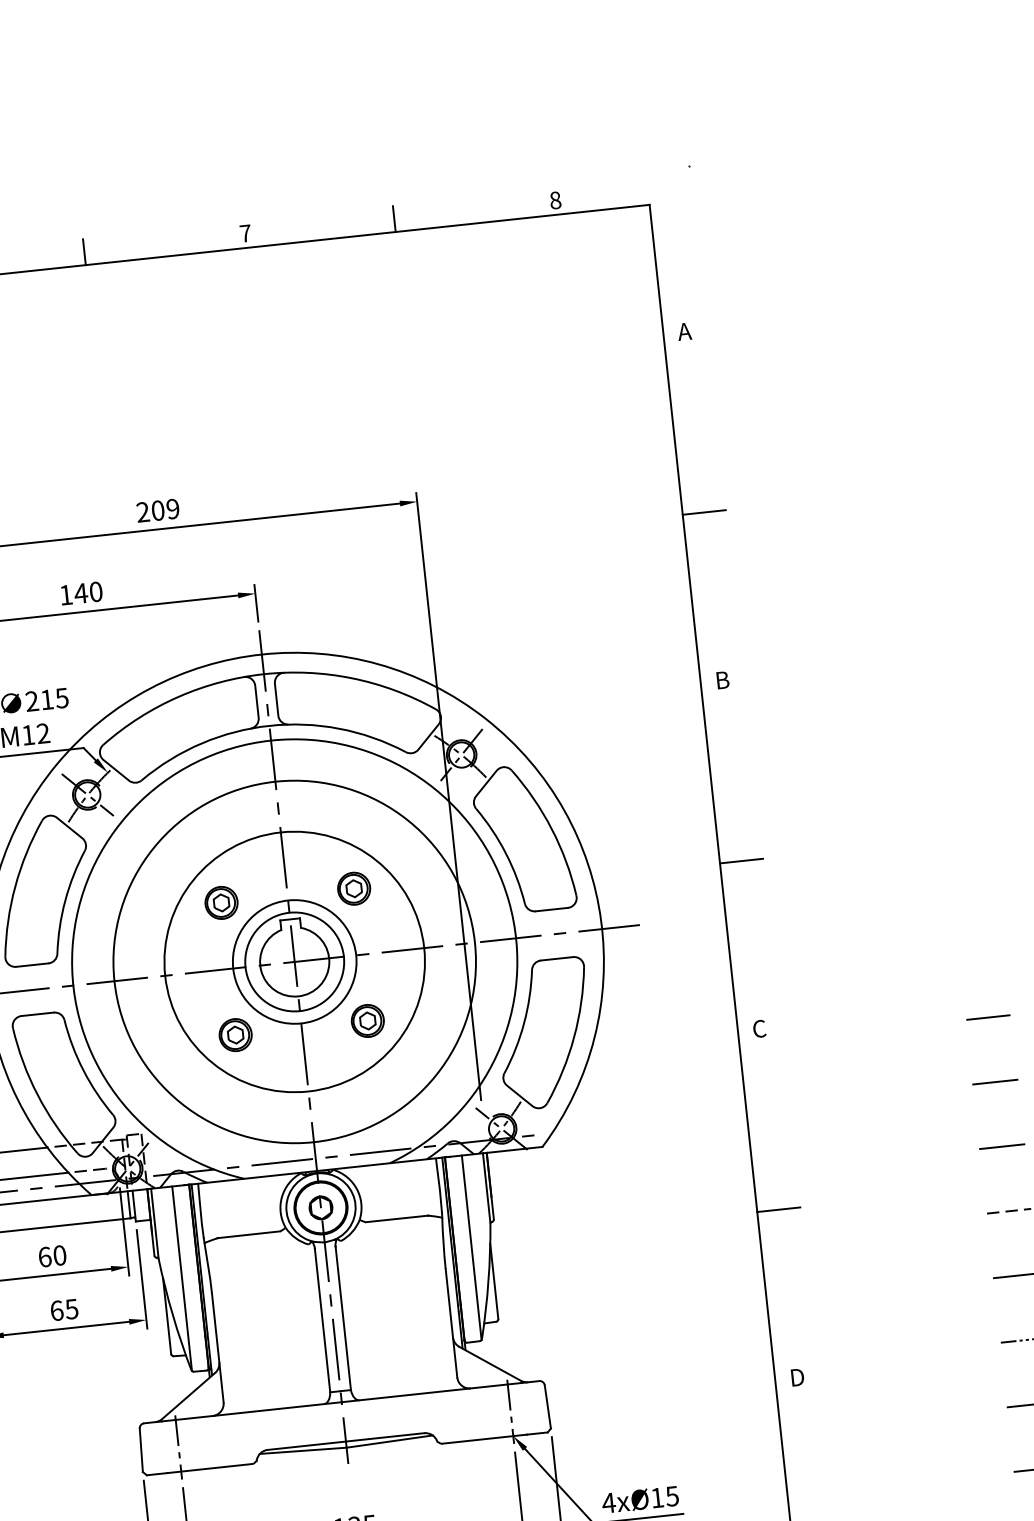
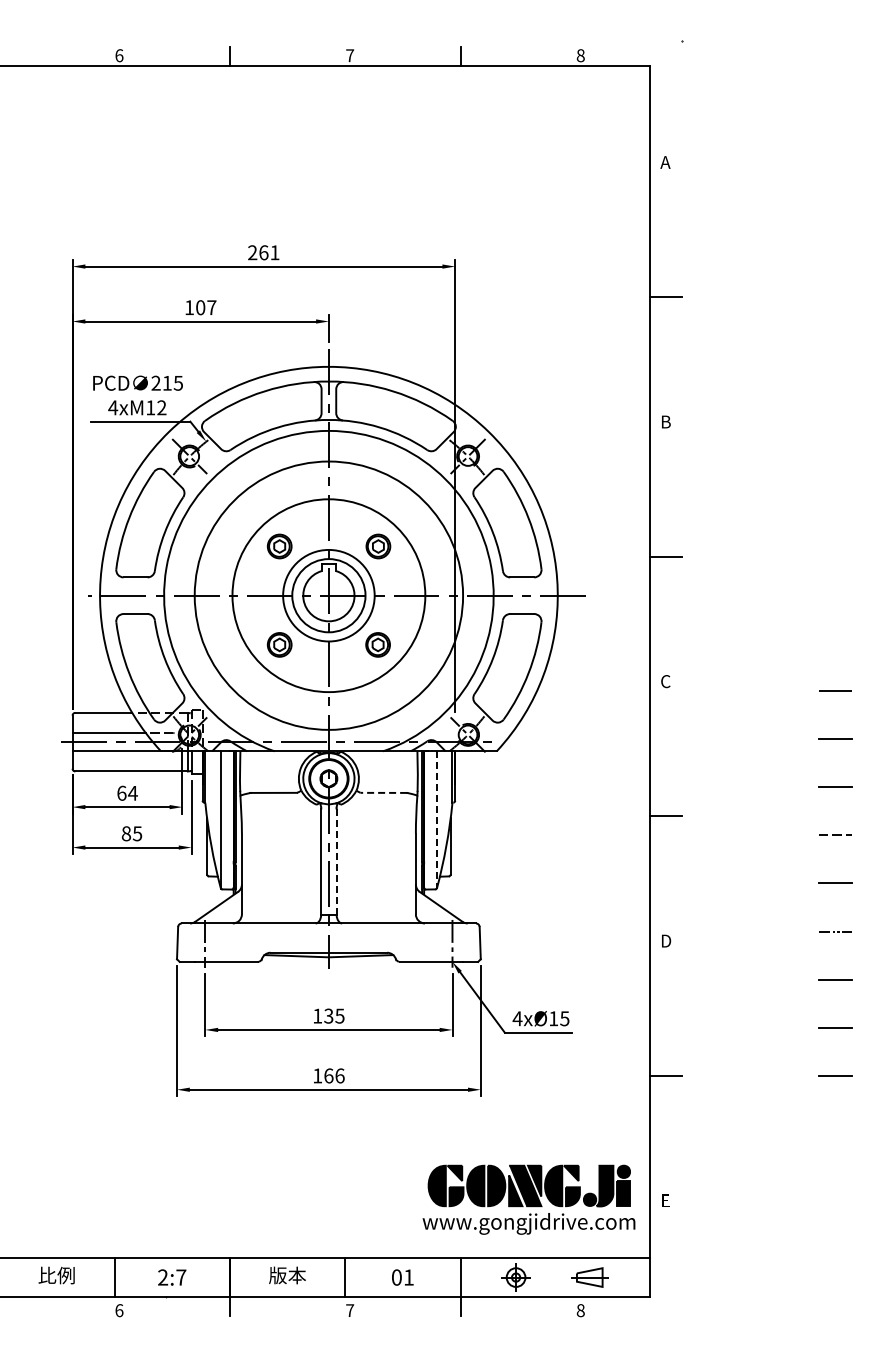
text: (165, 509) -> (269, 252), 209 -> 261
text: (87, 592) -> (205, 307), 140 -> 107
line: (396, 1218) -> (383, 792), solid -> dashed
line: (471, 1248) -> (436, 820), solid -> dashed
text: (59, 1254) -> (132, 792), 60 -> 64
text: (56, 1310) -> (126, 833), 65 -> 85
line: (343, 1319) -> (336, 862), solid -> dashed

